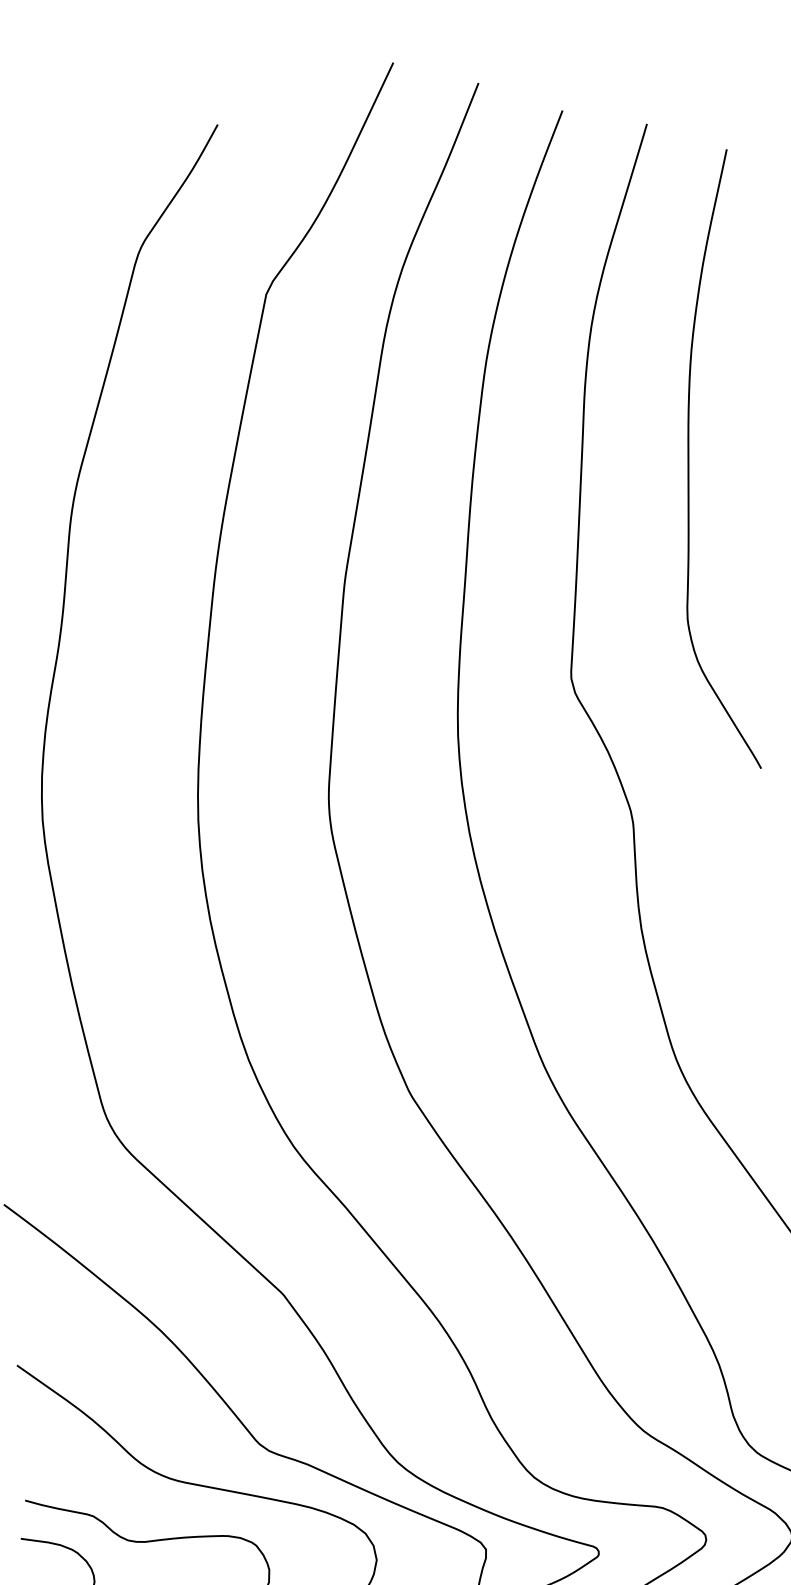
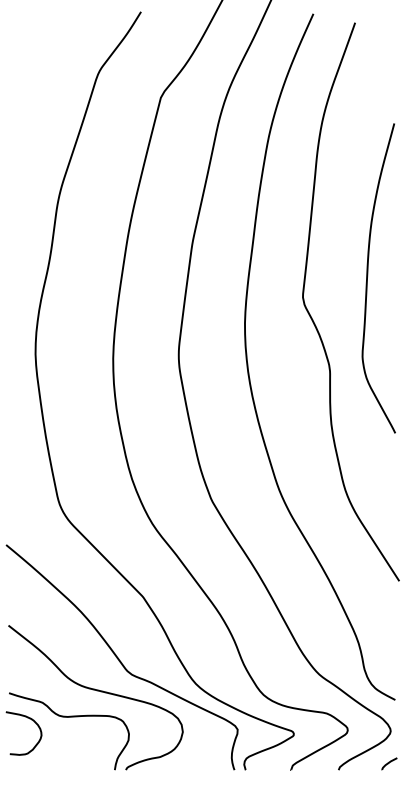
curve: (691, 457) -> (368, 276), moved

